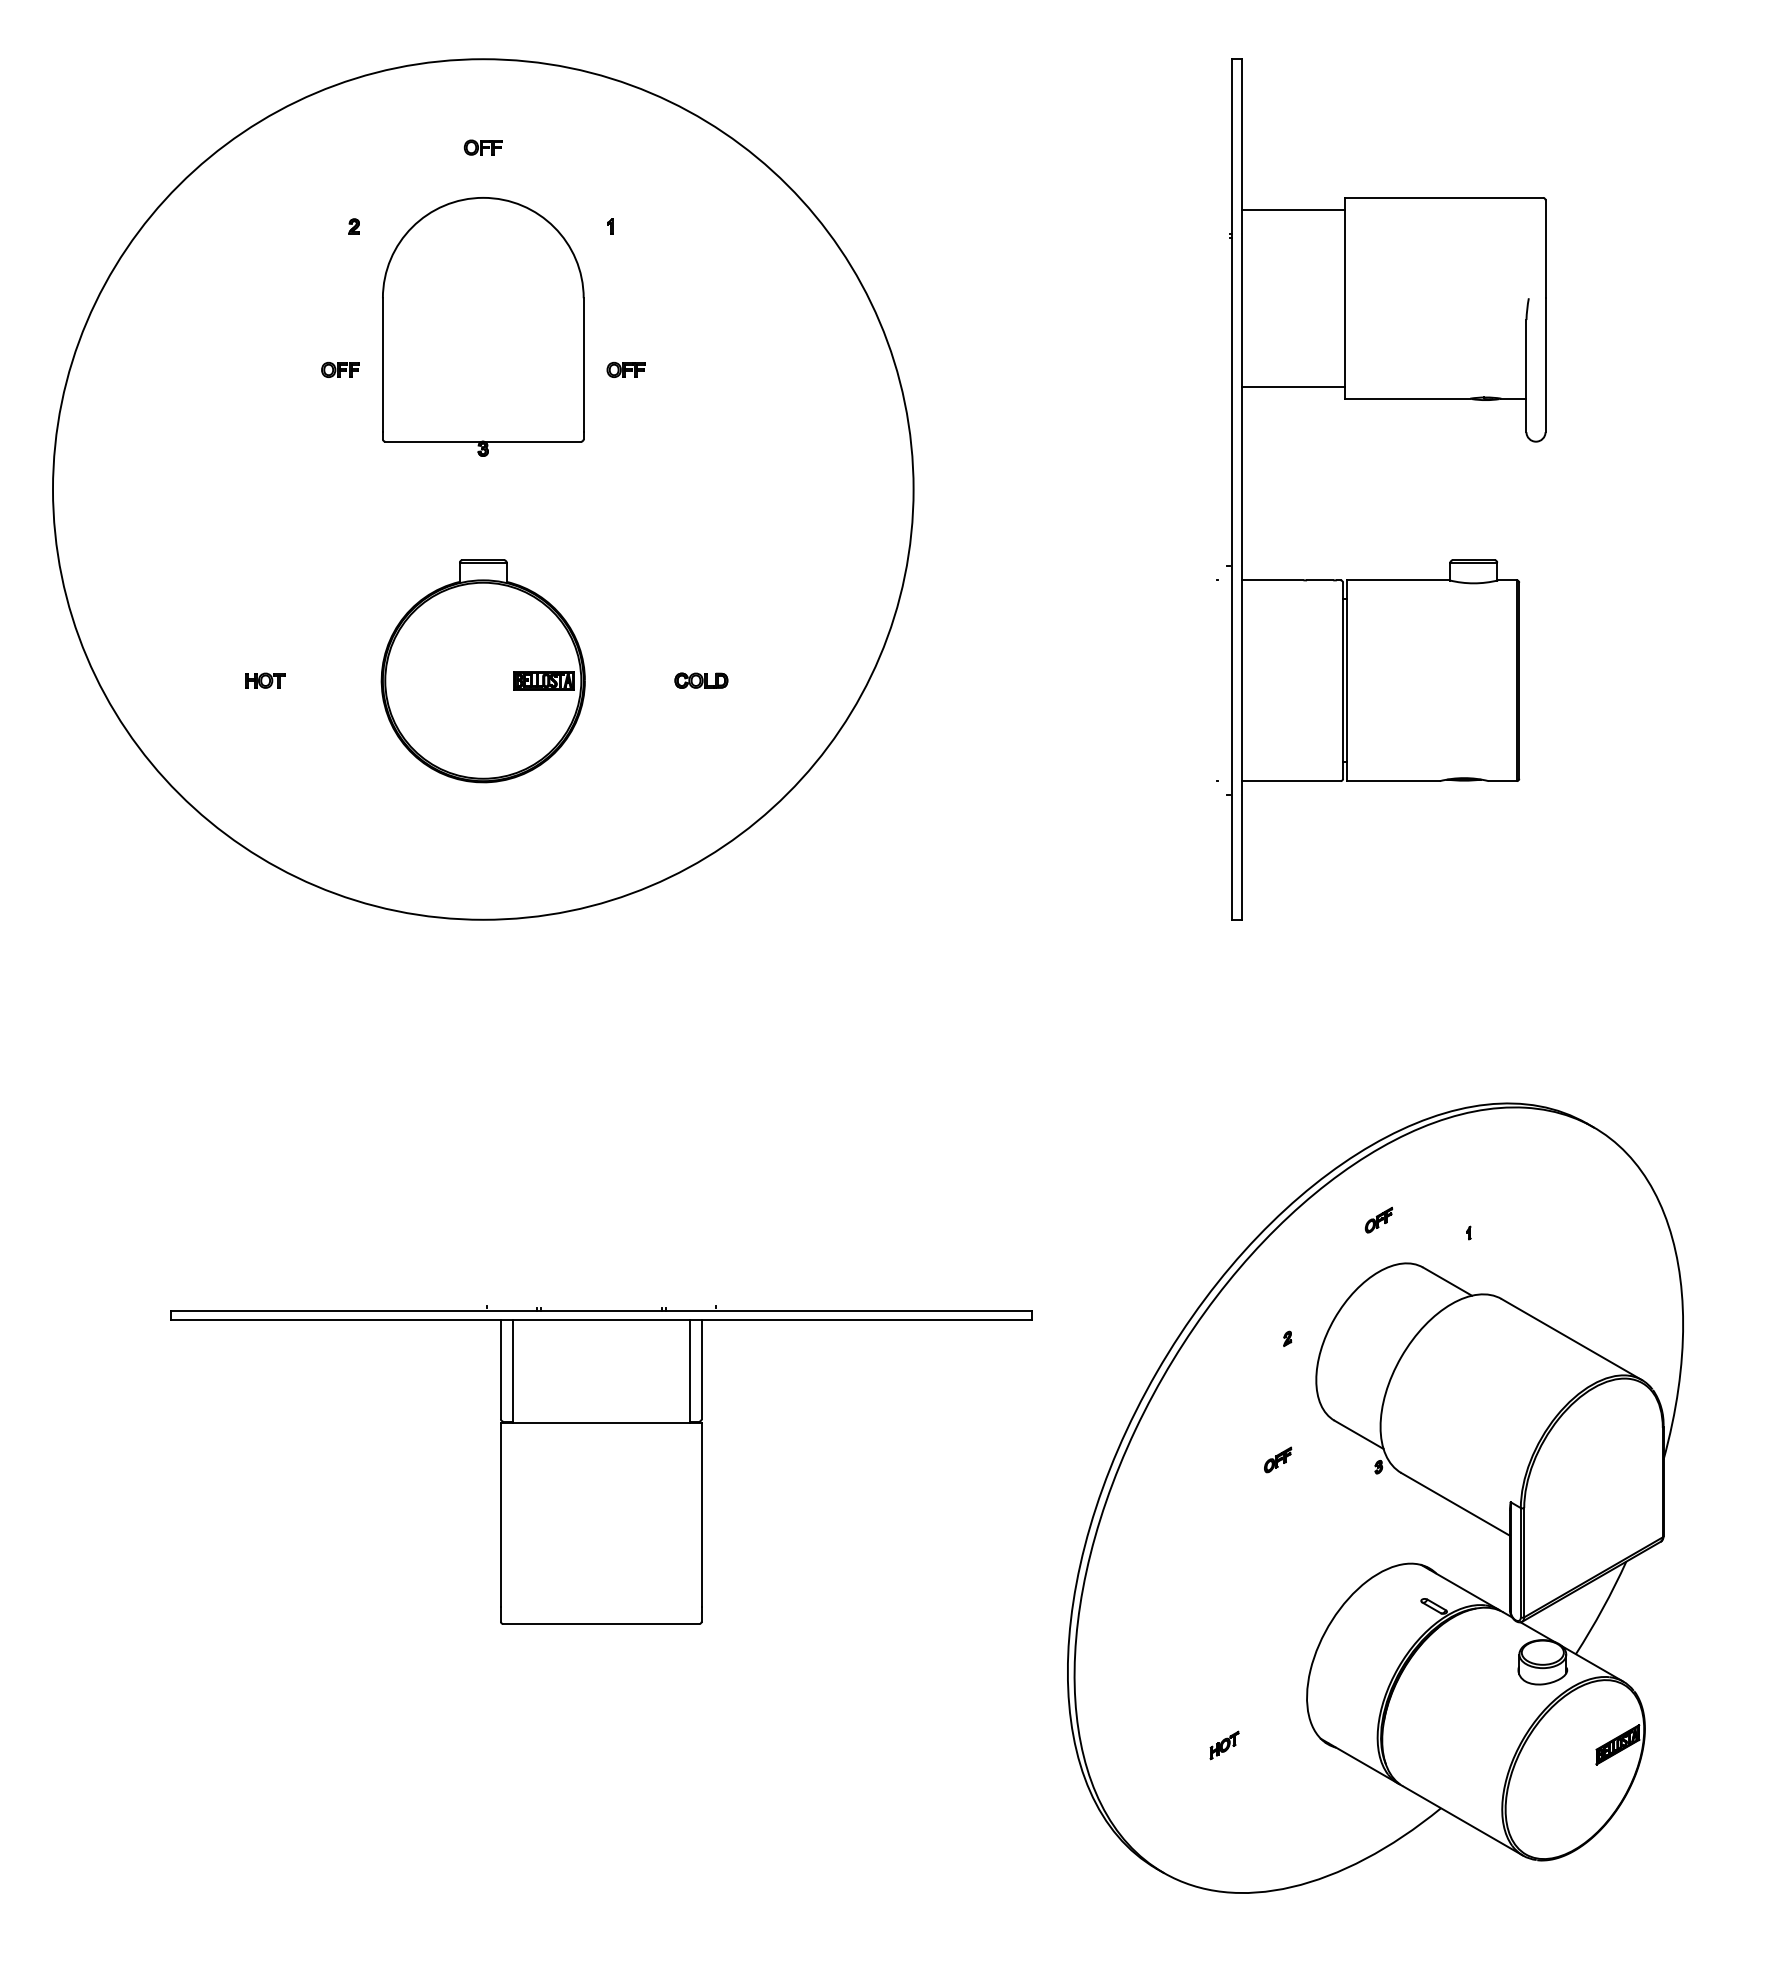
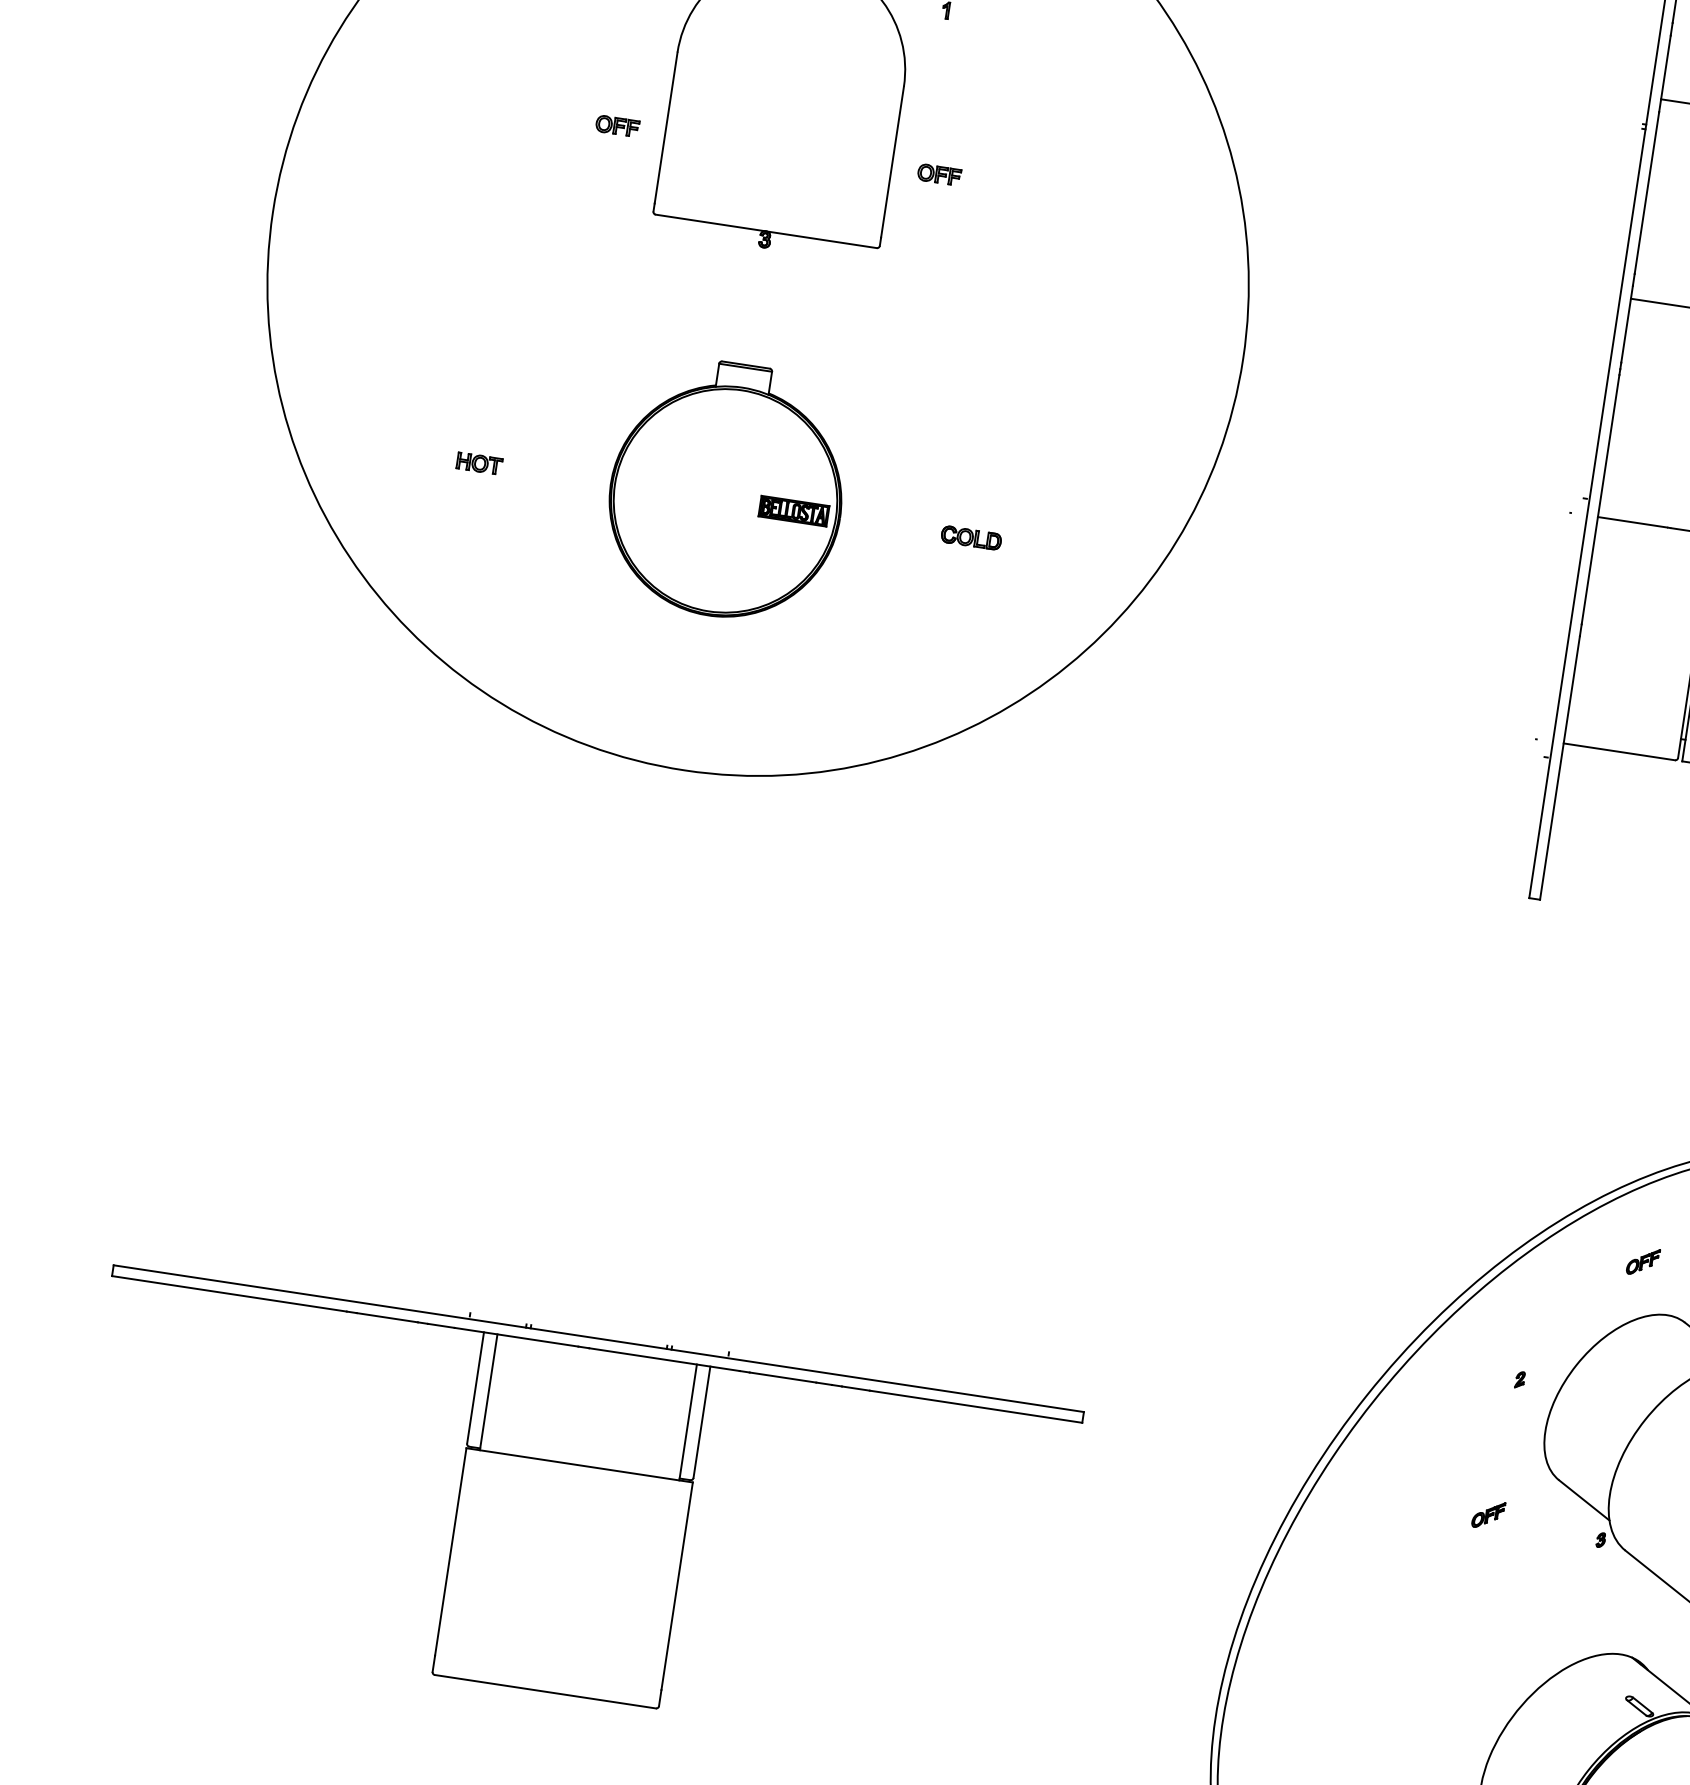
part: (601, 1464) -> (572, 1511), moved

